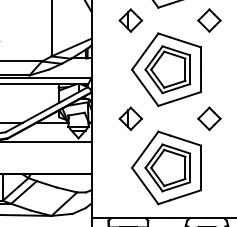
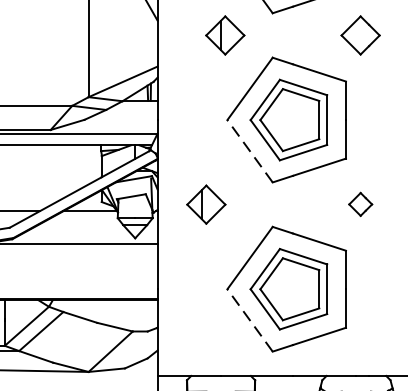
line: (144, 87) -> (248, 150), solid -> dashed
part: (130, 118) -> (205, 204), moved
part: (209, 118) -> (360, 204), size x0.6
line: (144, 185) -> (248, 319), solid -> dashed

